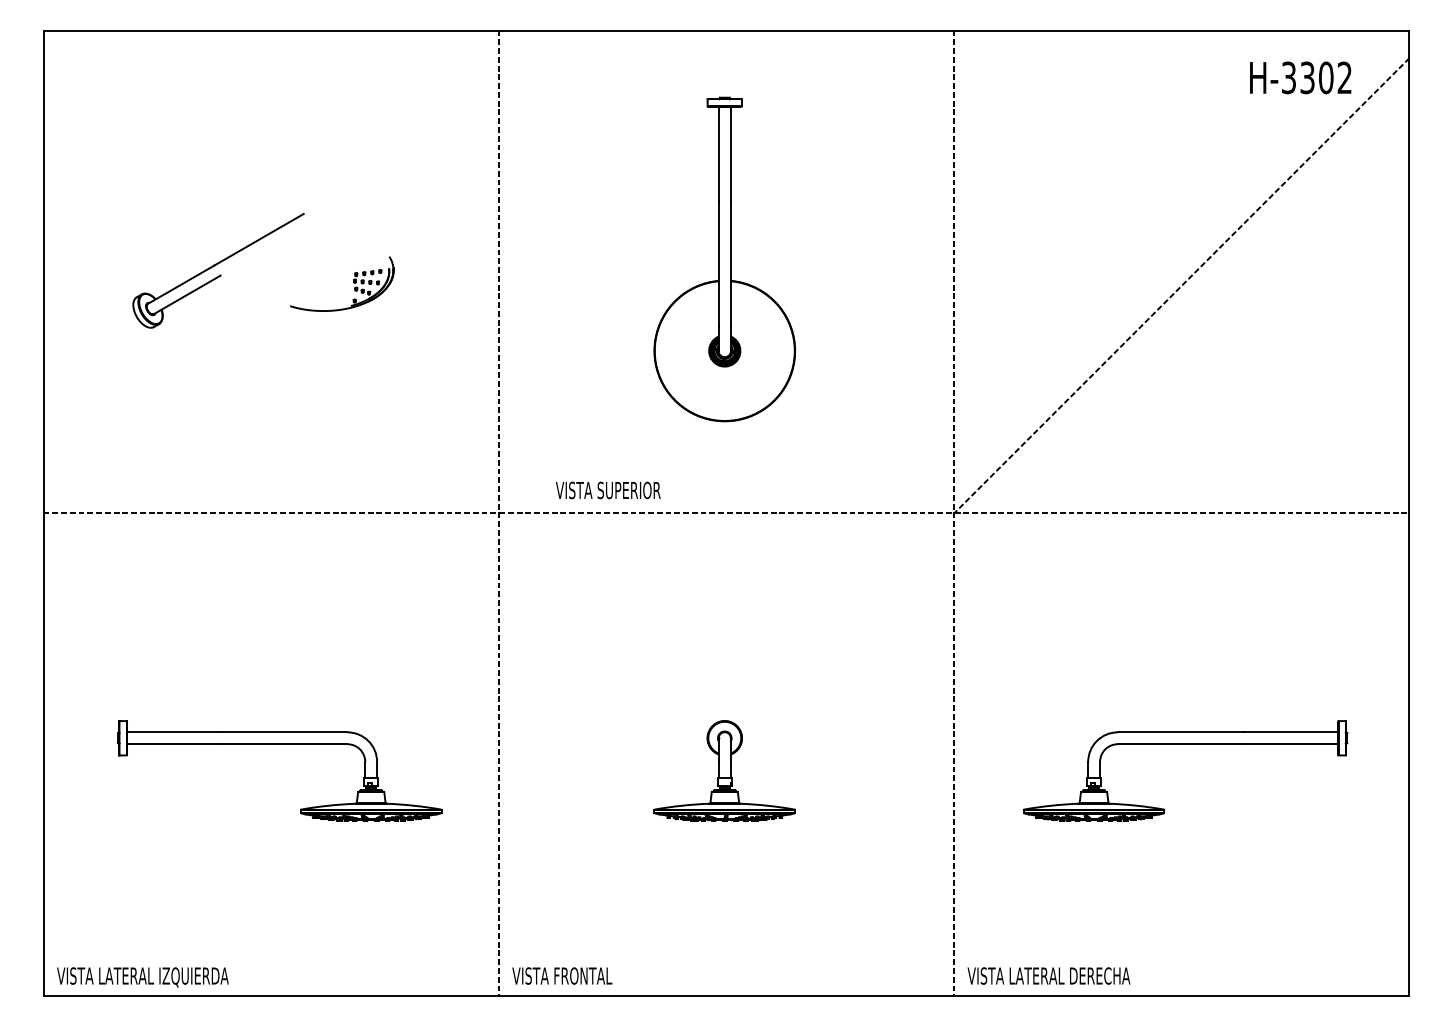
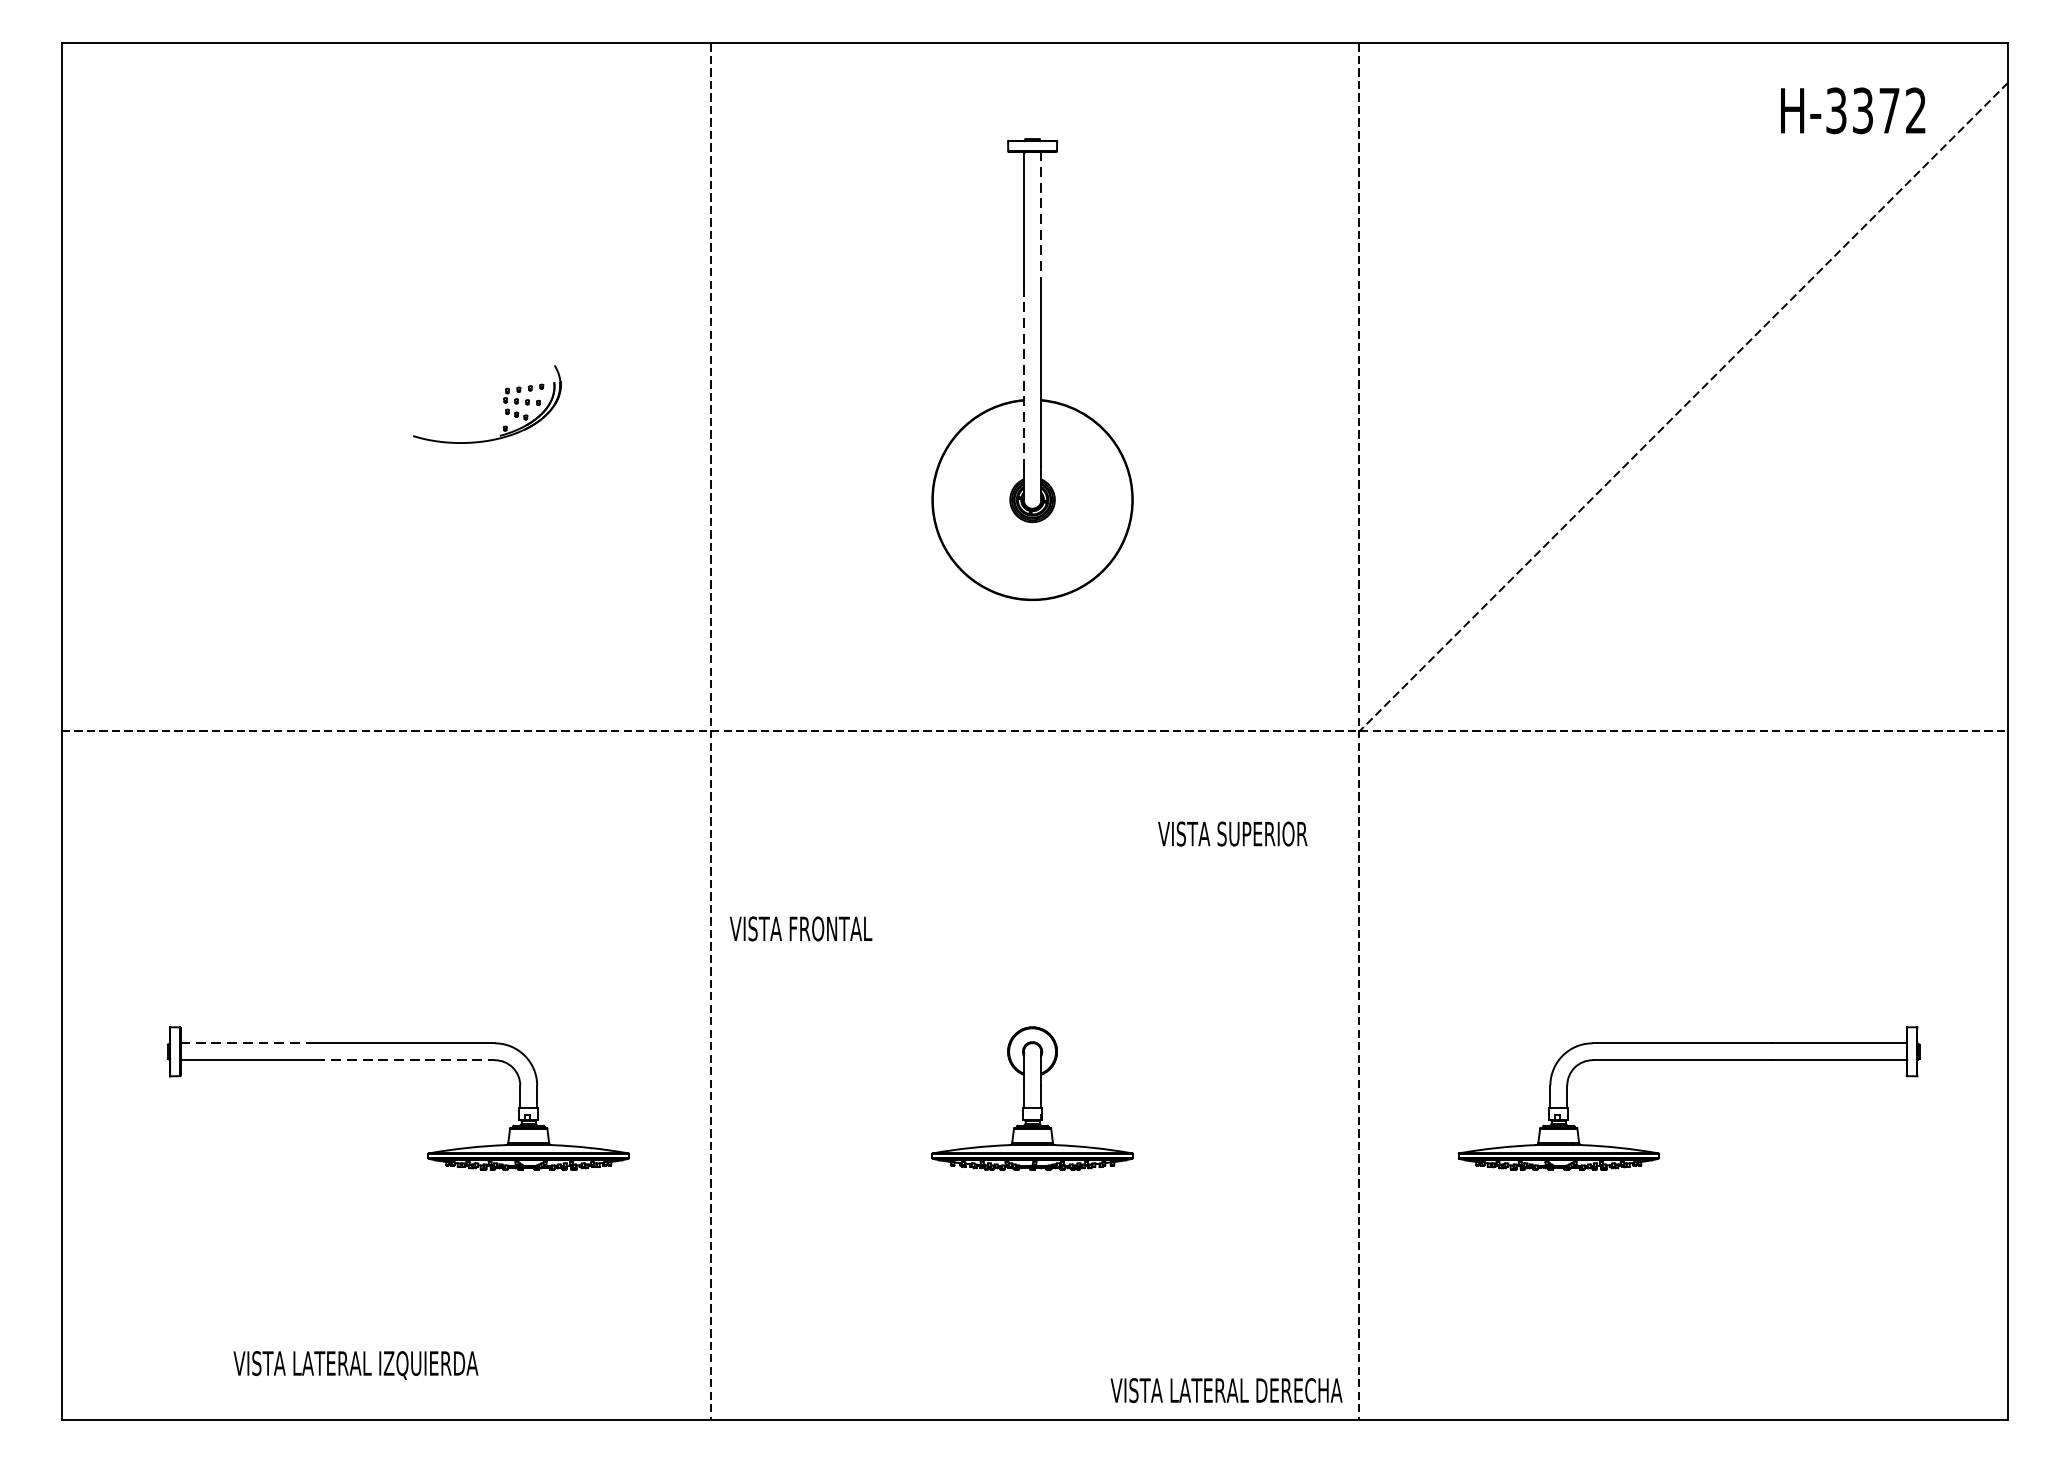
text: (1326, 77) -> (1889, 110), H-3302 -> H-3372
line: (730, 153) -> (1040, 218), solid -> dashed
line: (718, 264) -> (1023, 376), solid -> dashed
part: (218, 270) -> (311, 385), removed
text: (608, 490) -> (1233, 834), moved
line: (173, 732) -> (247, 1043), solid -> dashed
line: (284, 744) -> (405, 1060), solid -> dashed
text: (562, 975) -> (801, 928), moved
text: (1048, 975) -> (1225, 1389), moved
text: (142, 977) -> (355, 1365), moved

